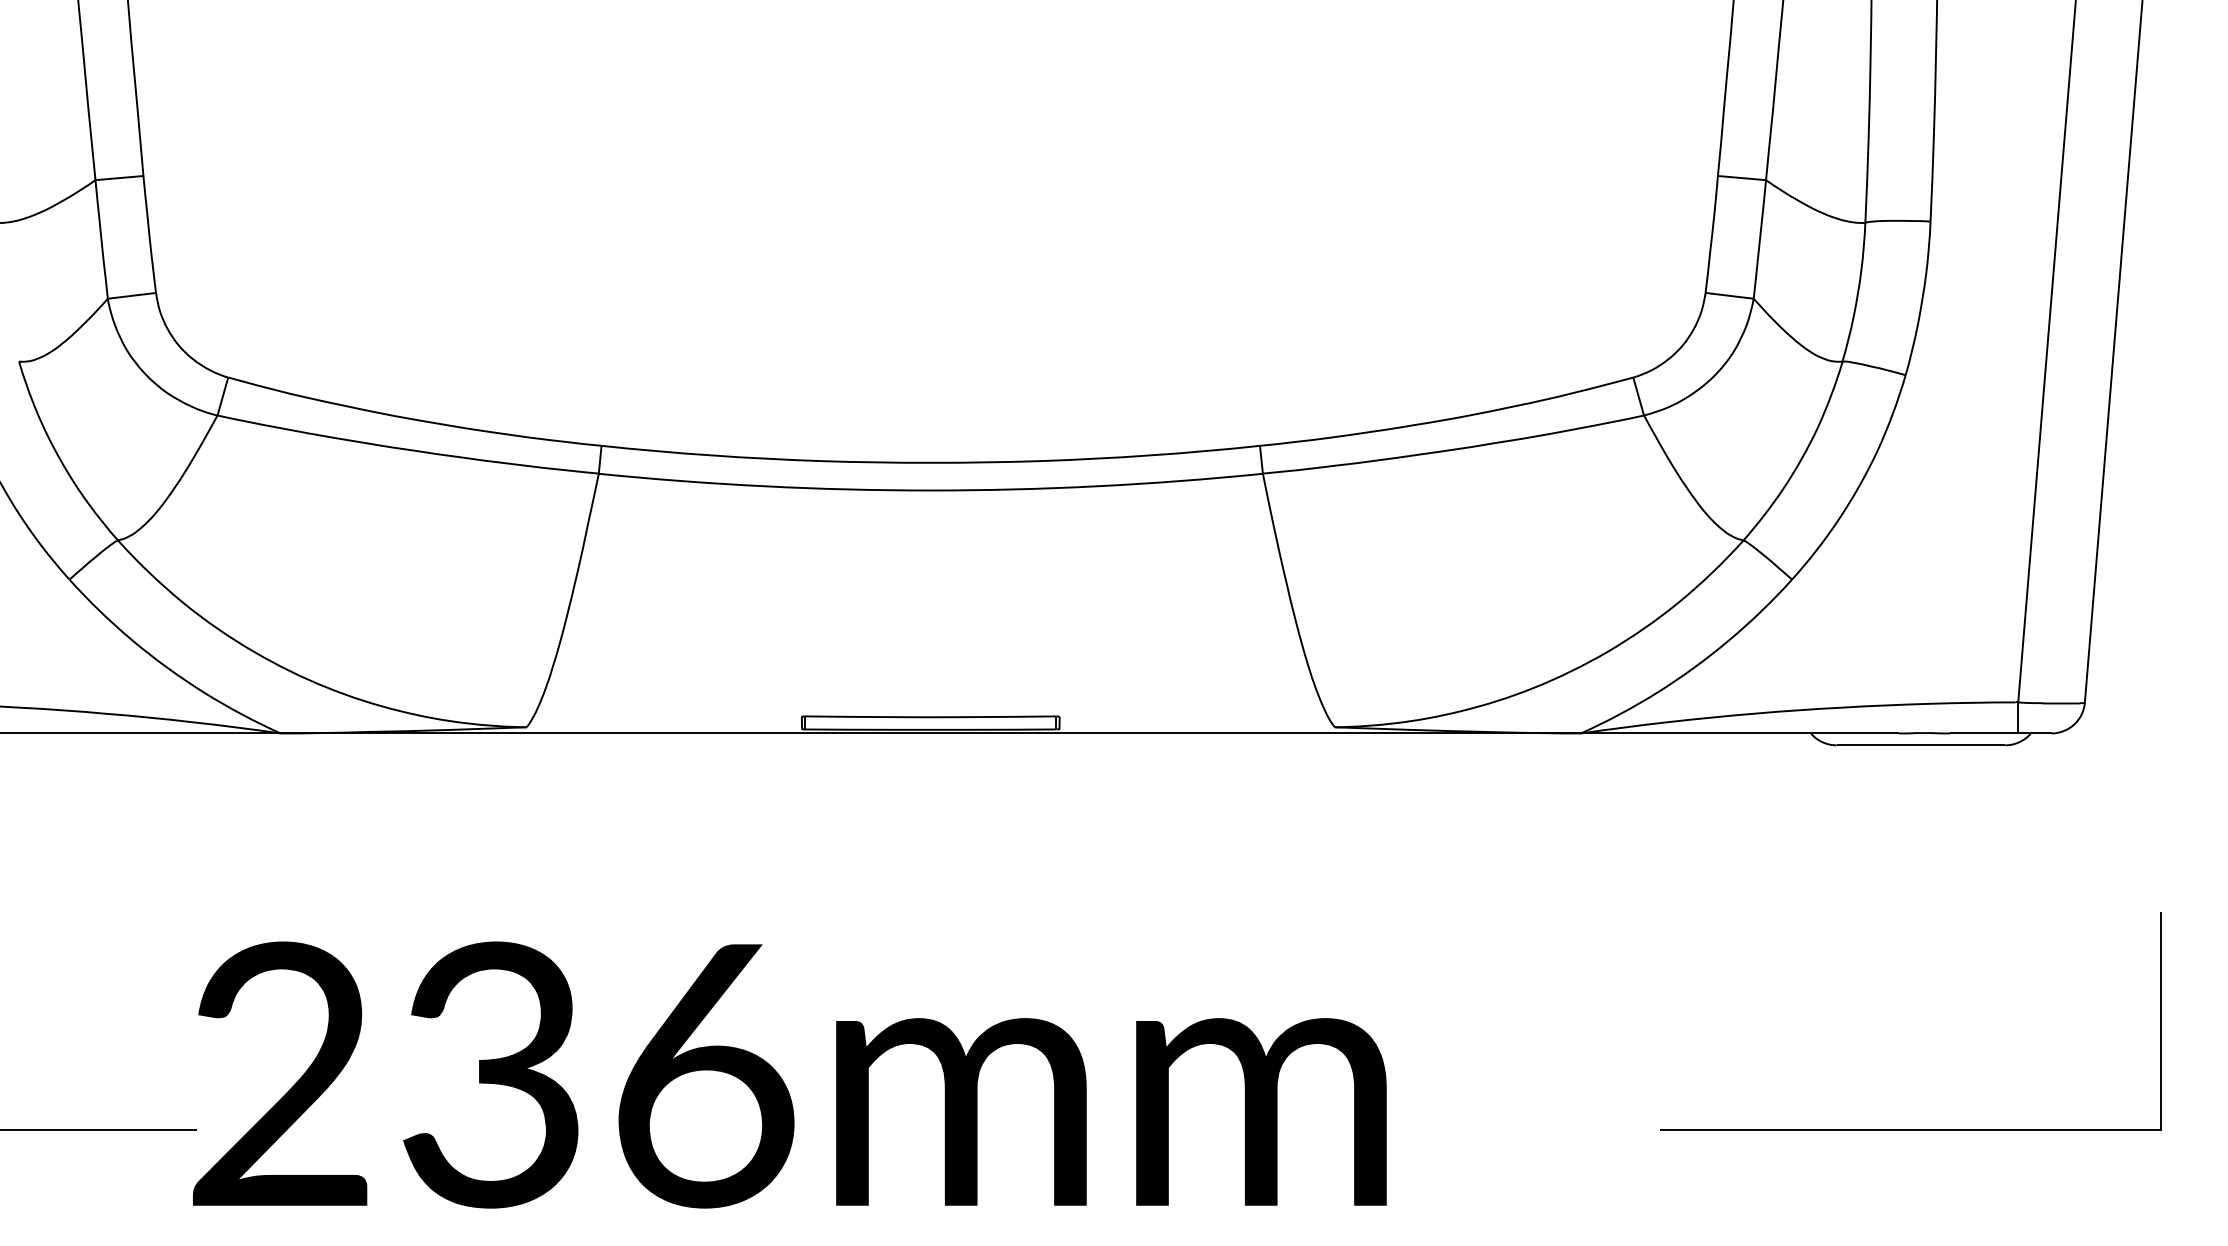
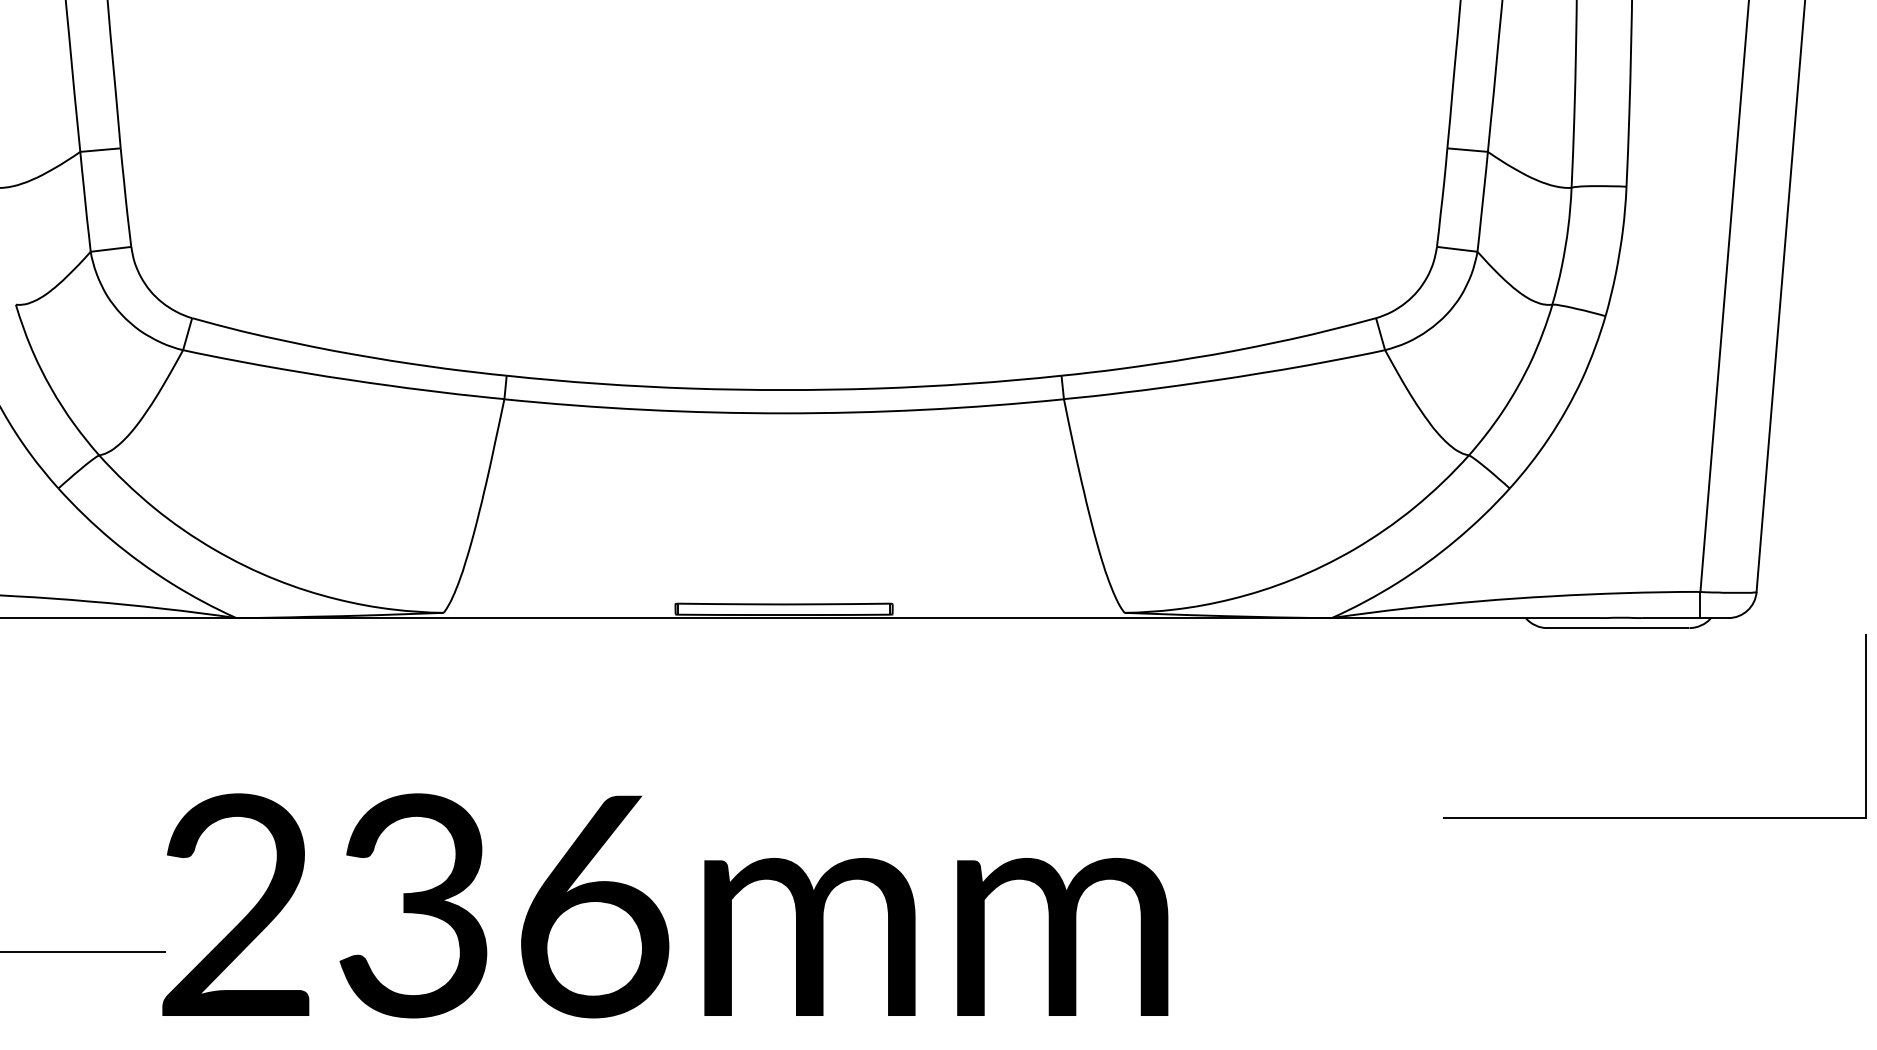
line: (1910, 1129) -> (1654, 816), moved

